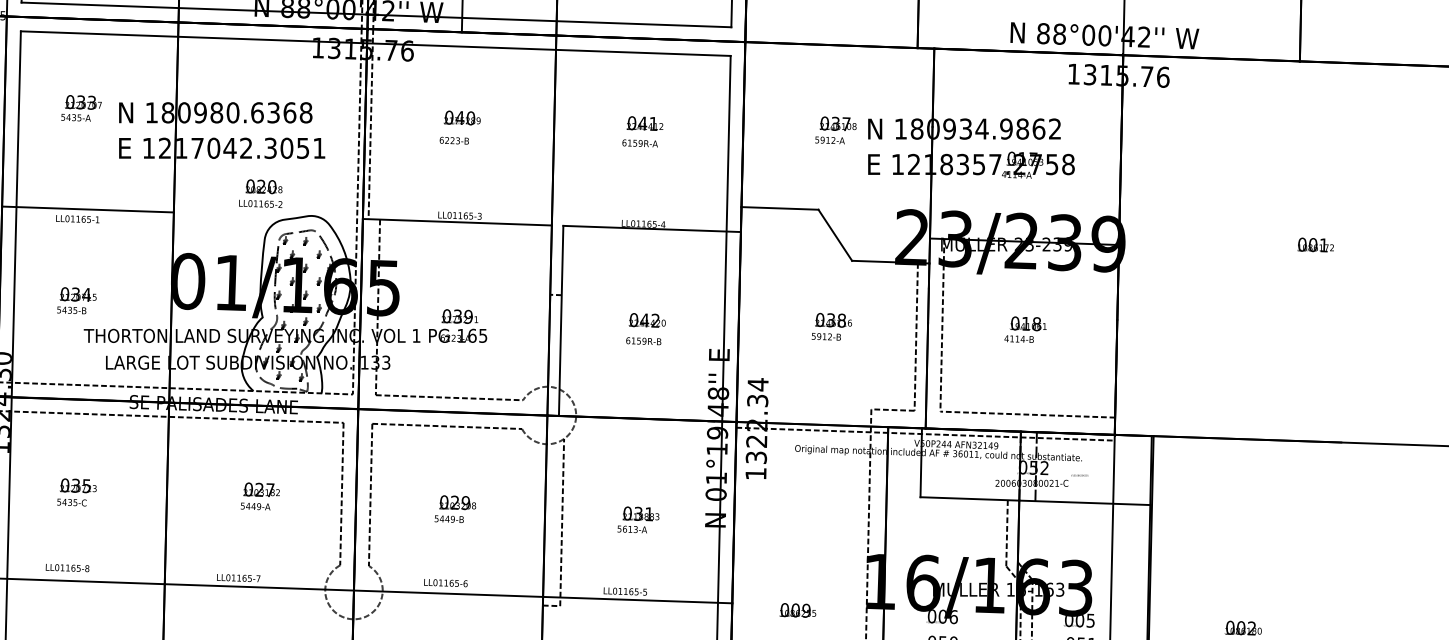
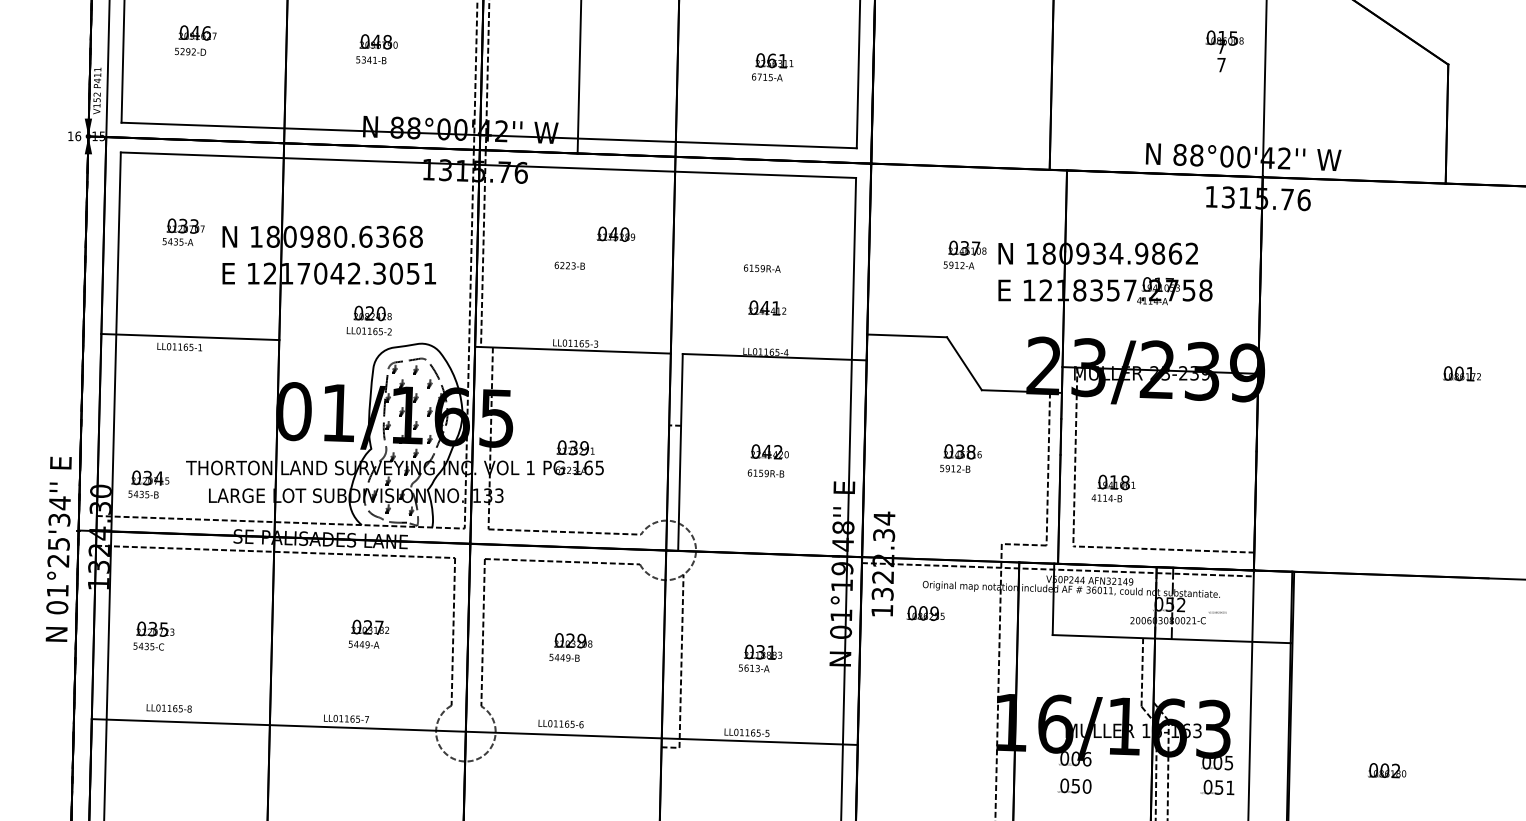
text: (461, 117) -> (615, 233), moved
text: (645, 123) -> (767, 307), moved
text: (76, 300) -> (148, 484), moved
text: (1025, 329) -> (1113, 488), moved
text: (76, 491) -> (153, 635), moved
text: (797, 609) -> (925, 612), moved

